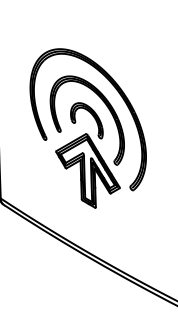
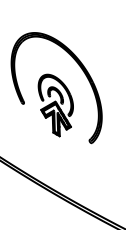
part: (86, 141) -> (55, 105), size x0.6

